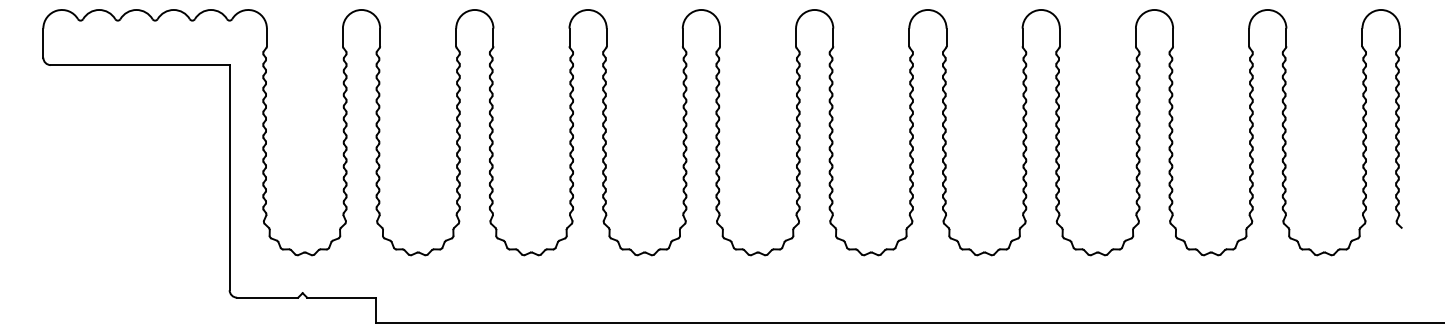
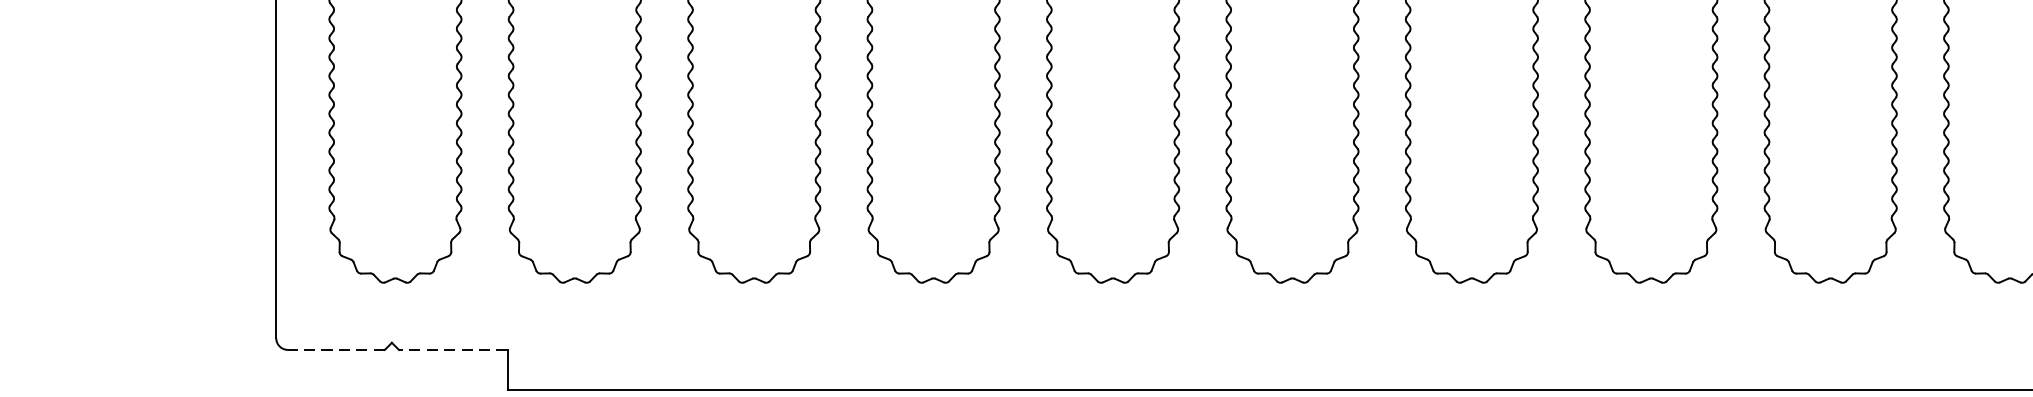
line: (267, 297) -> (336, 349), solid -> dashed
line: (340, 297) -> (451, 349), solid -> dashed

